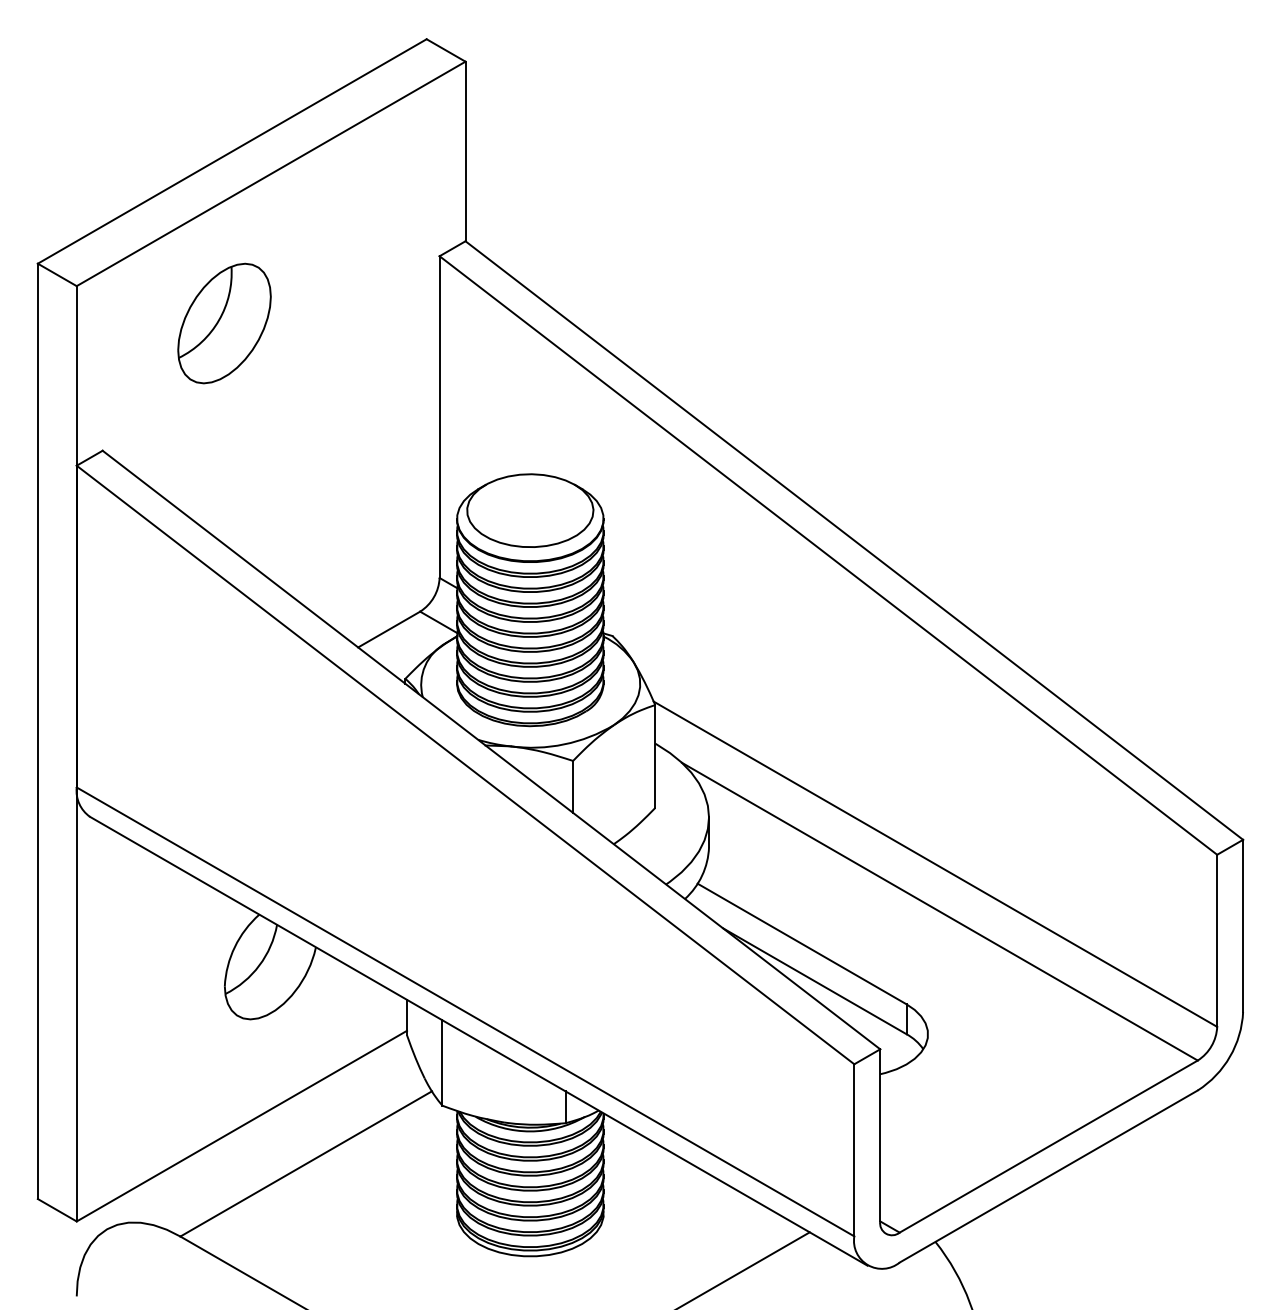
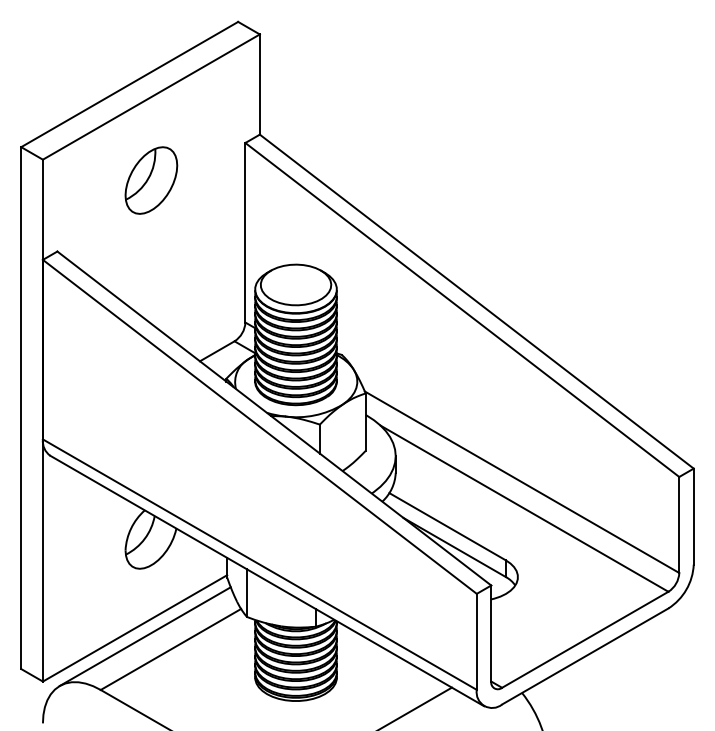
part: (224, 323) -> (151, 180), moved
line: (258, 1140) -> (144, 636), added

